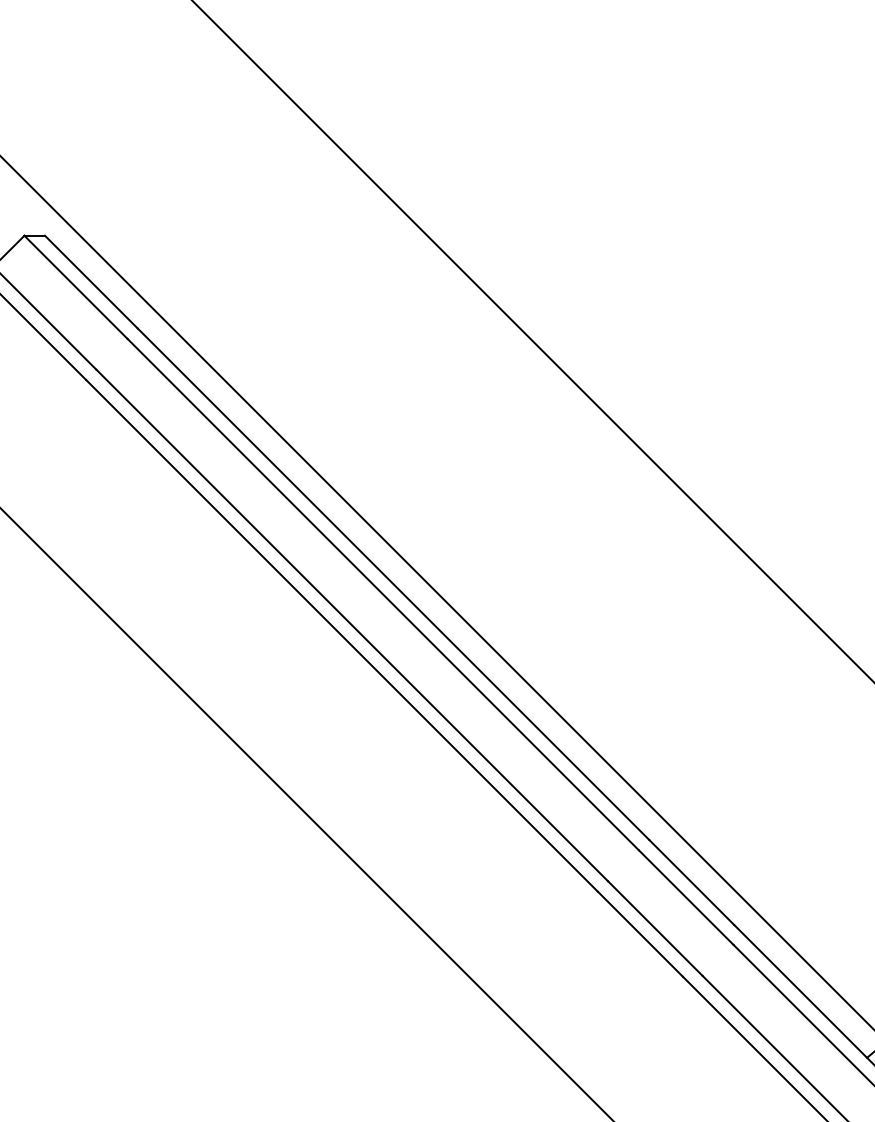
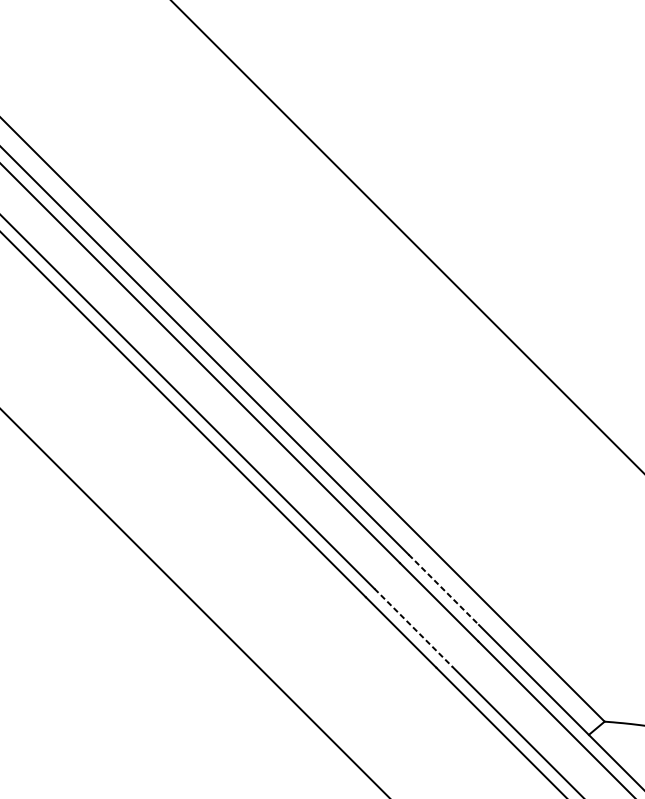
line: (692, 882) -> (444, 589), solid -> dashed
line: (655, 928) -> (413, 627), solid -> dashed

